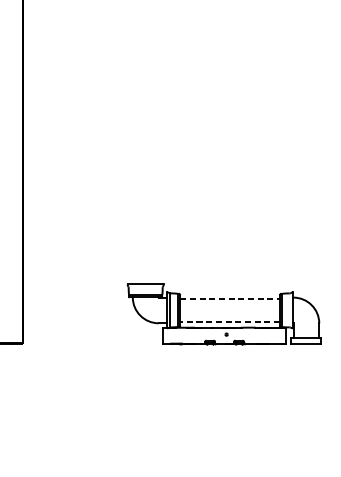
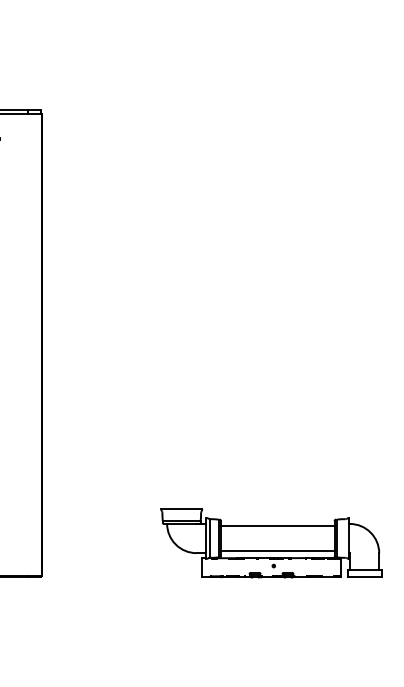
line: (229, 298) -> (277, 525), dashed -> solid
line: (229, 321) -> (277, 551), dashed -> solid

